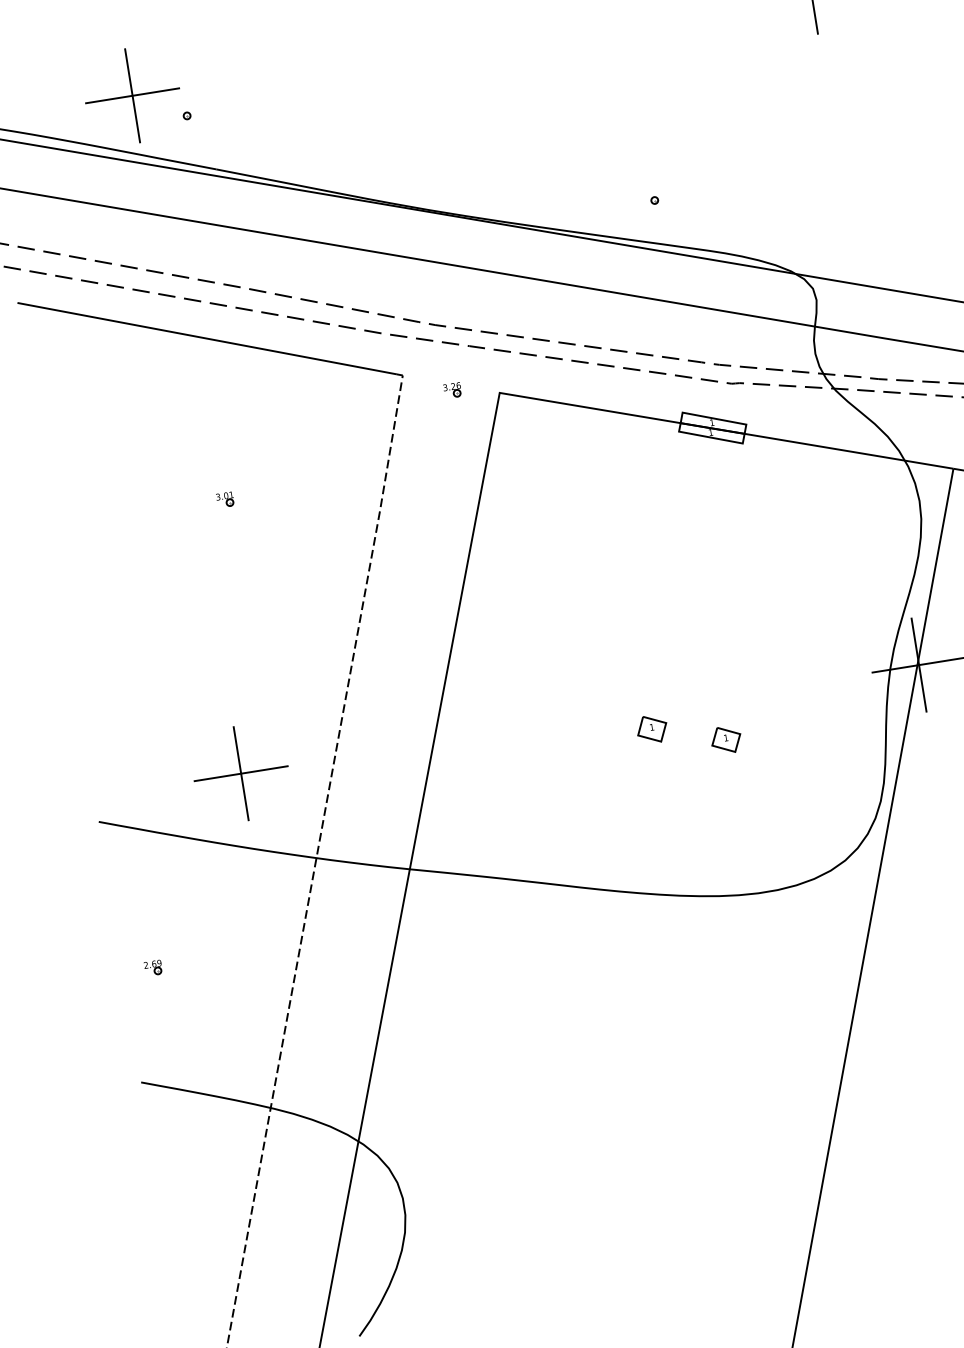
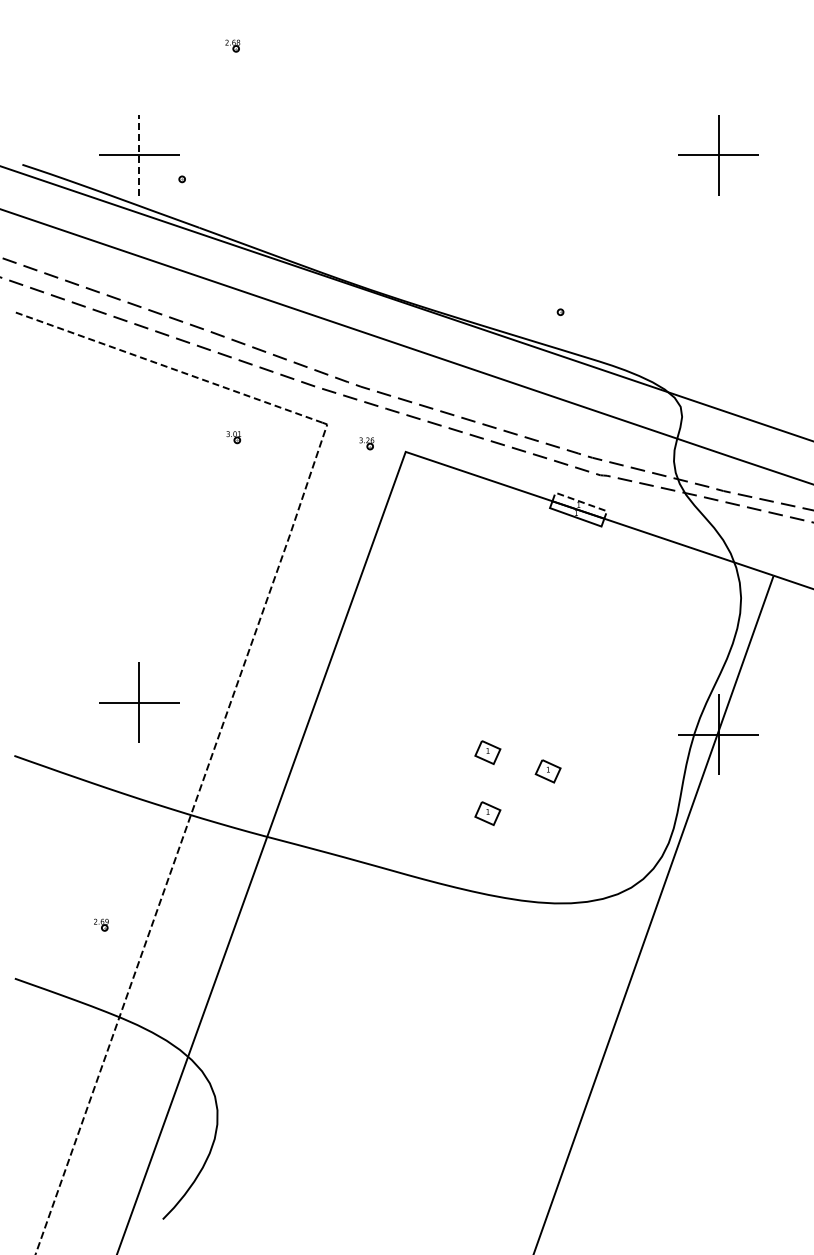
line: (132, 96) -> (139, 155), solid -> dashed
line: (207, 338) -> (169, 367), solid -> dashed
line: (713, 418) -> (580, 501), solid -> dashed
part: (225, 500) -> (233, 437), moved
part: (241, 773) -> (139, 702), moved
part: (663, 800) -> (487, 813), added
part: (153, 967) -> (101, 924), moved

